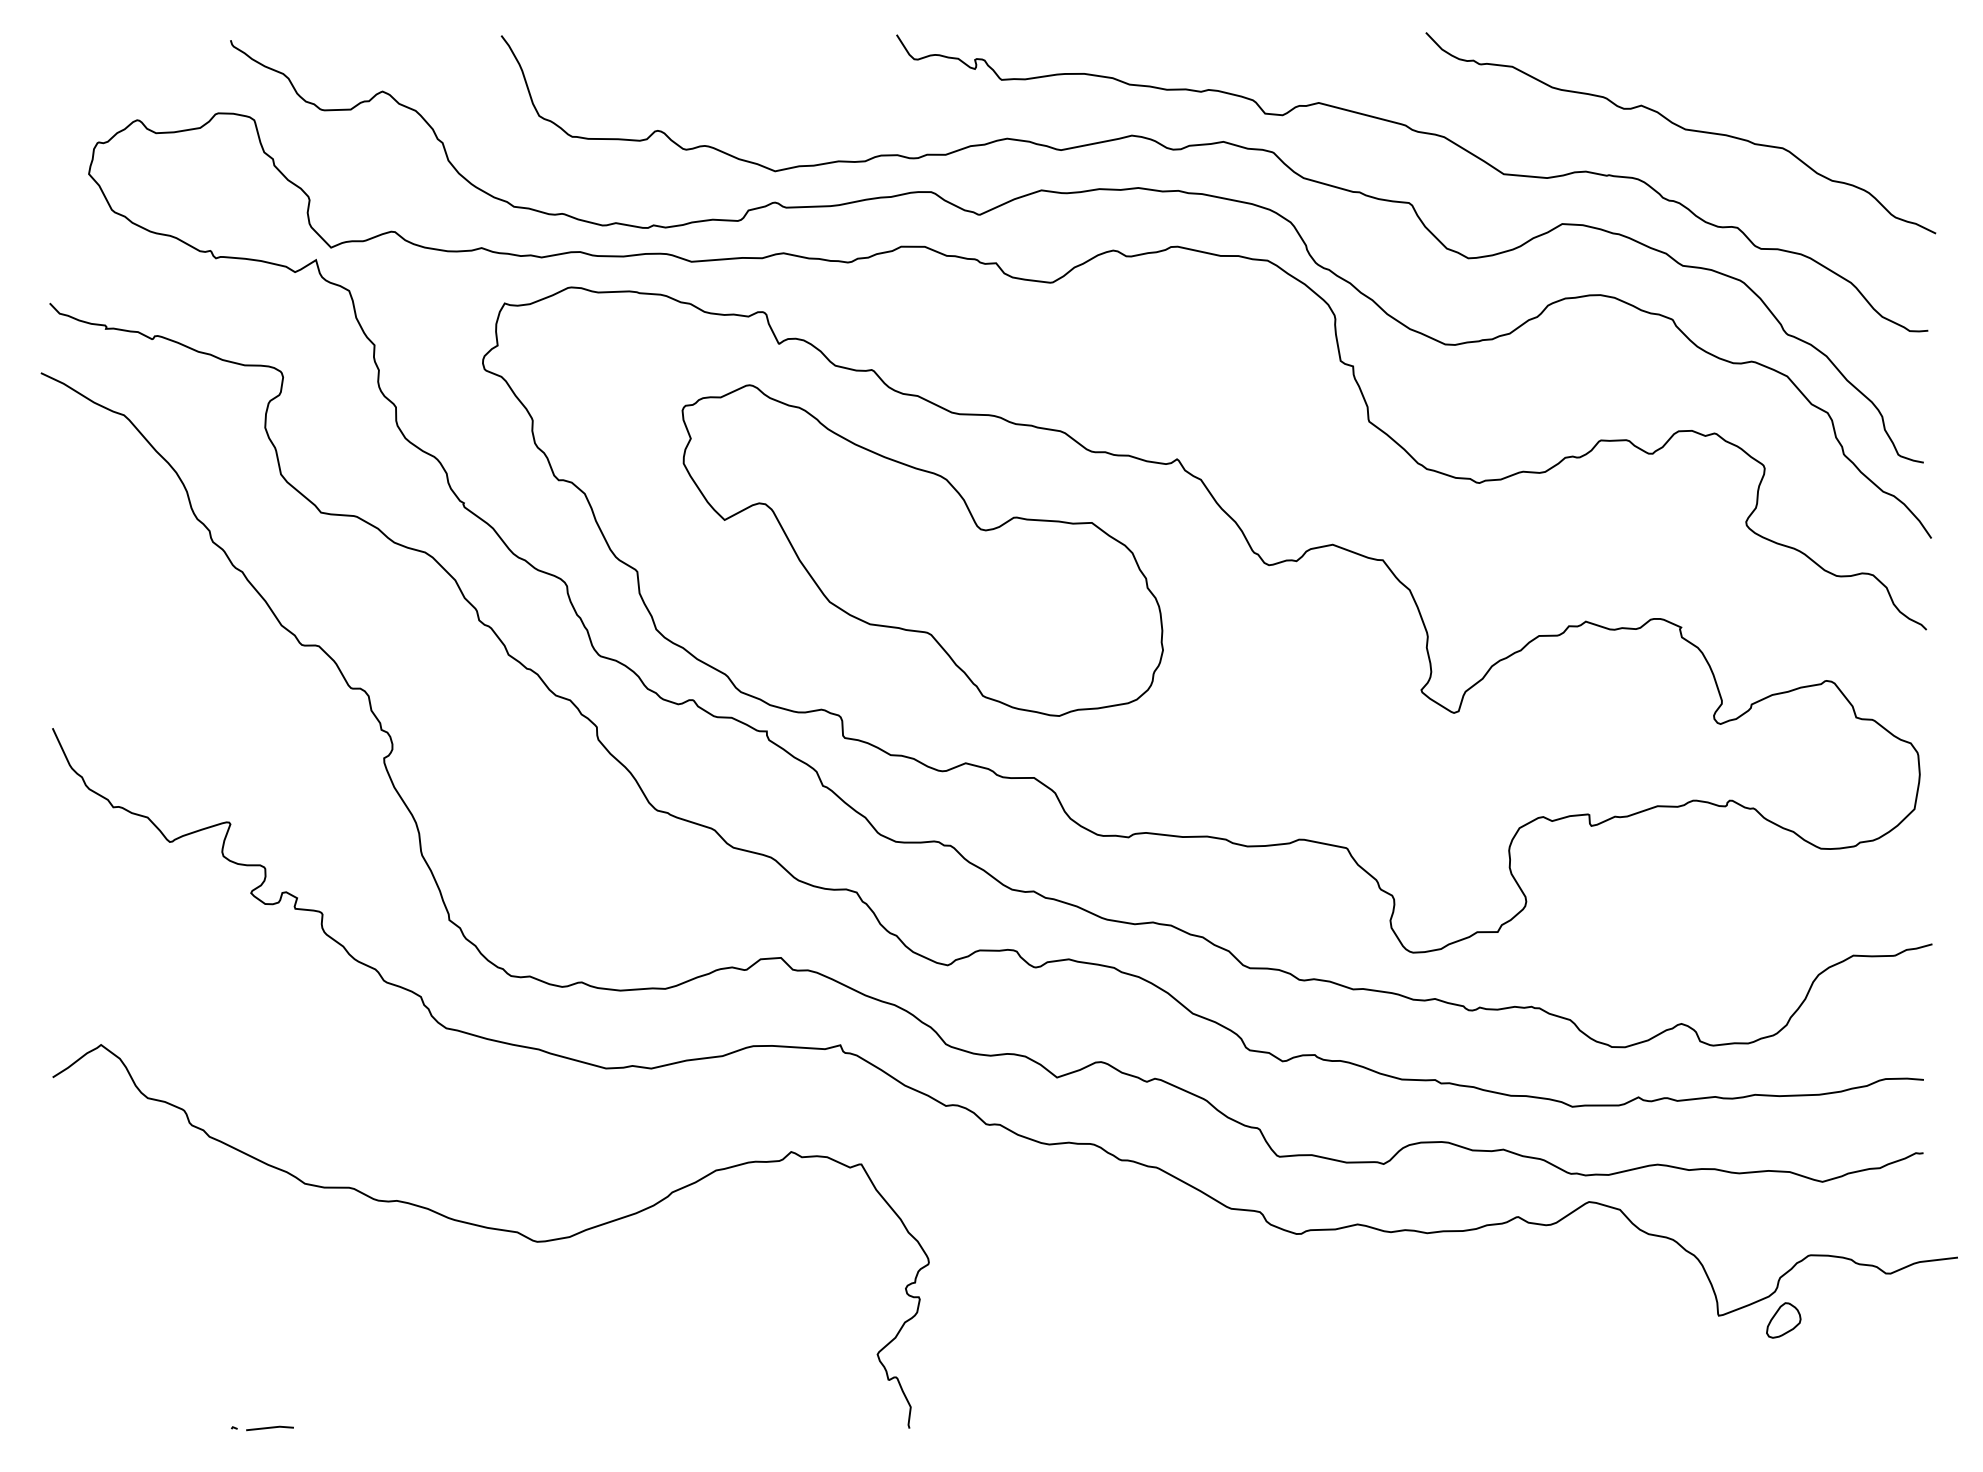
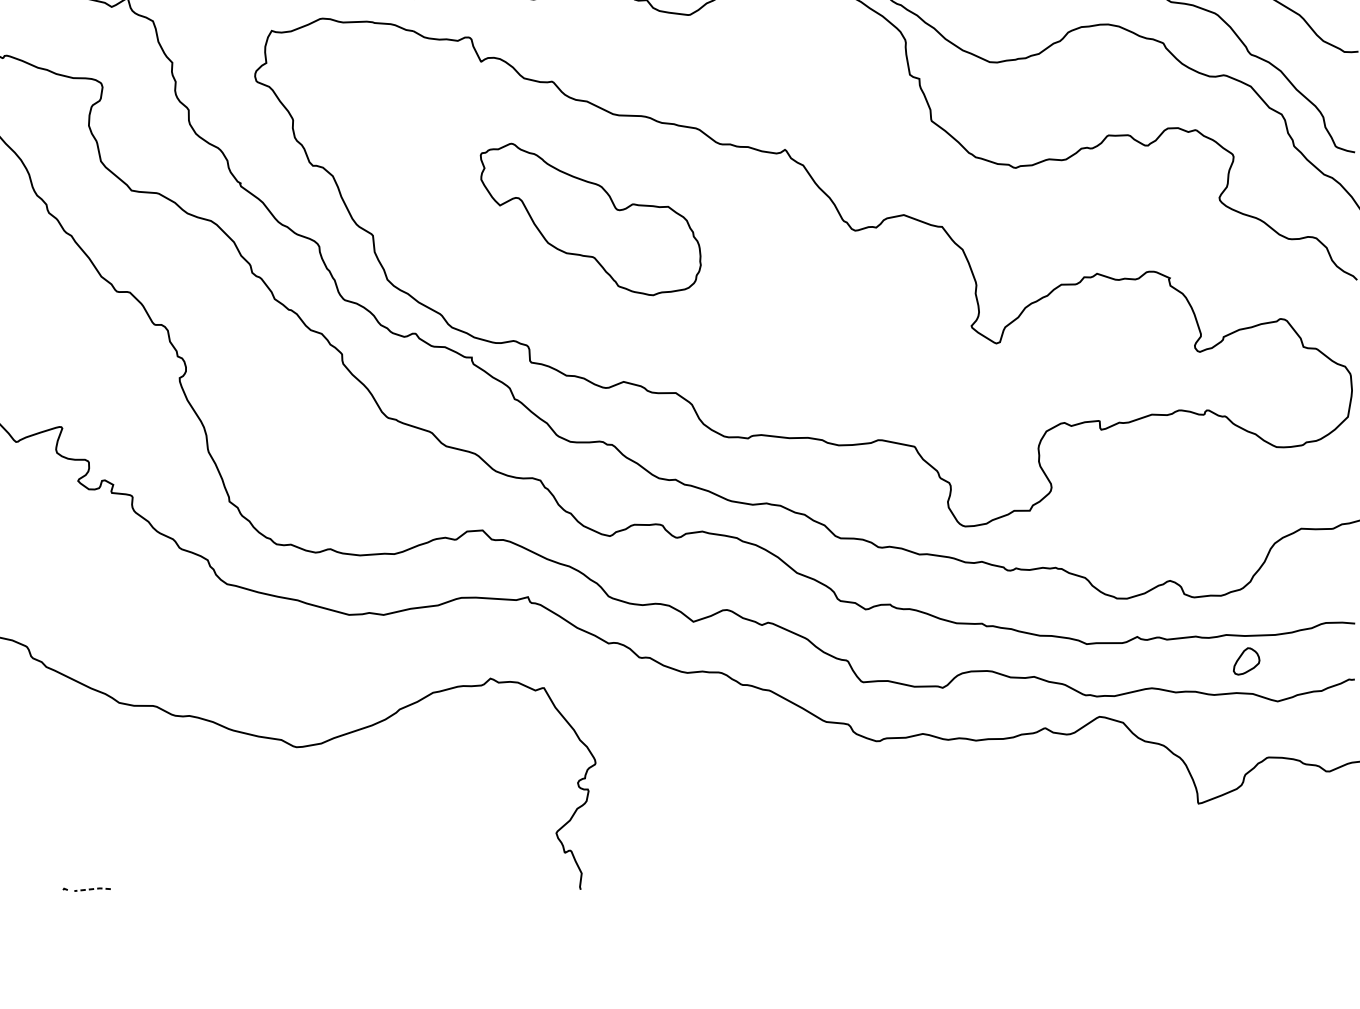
part: (922, 550) -> (590, 219), size x0.6
part: (1783, 1320) -> (1246, 661), moved
line: (270, 1427) -> (92, 888), solid -> dashed

